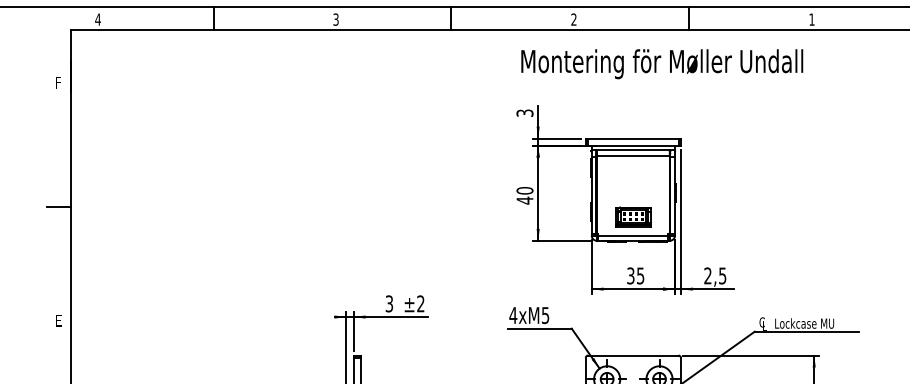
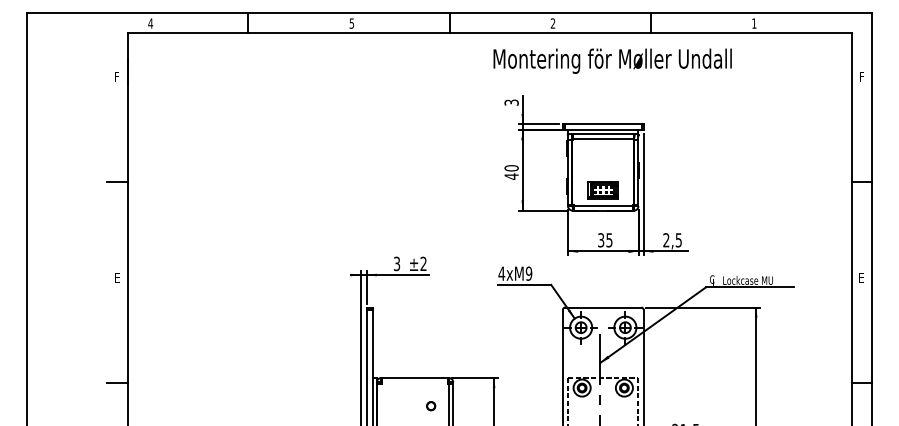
text: (335, 18) -> (351, 22), 3 -> 5
text: (661, 63) -> (612, 60), moved
text: (544, 315) -> (528, 273), 4xM5 -> 4xM9

